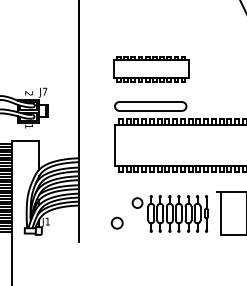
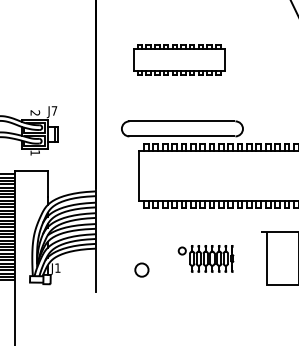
part: (151, 69) -> (179, 59), moved
part: (150, 106) -> (182, 128), size x1.4
part: (169, 213) -> (205, 258), size x0.6

